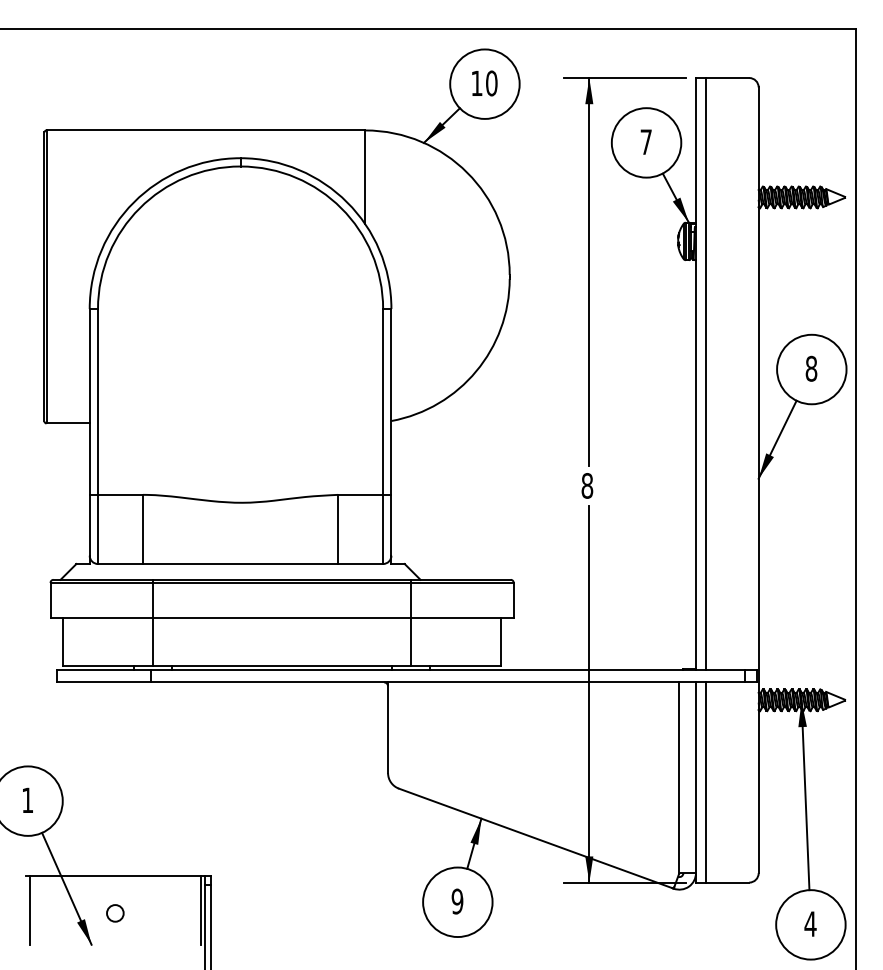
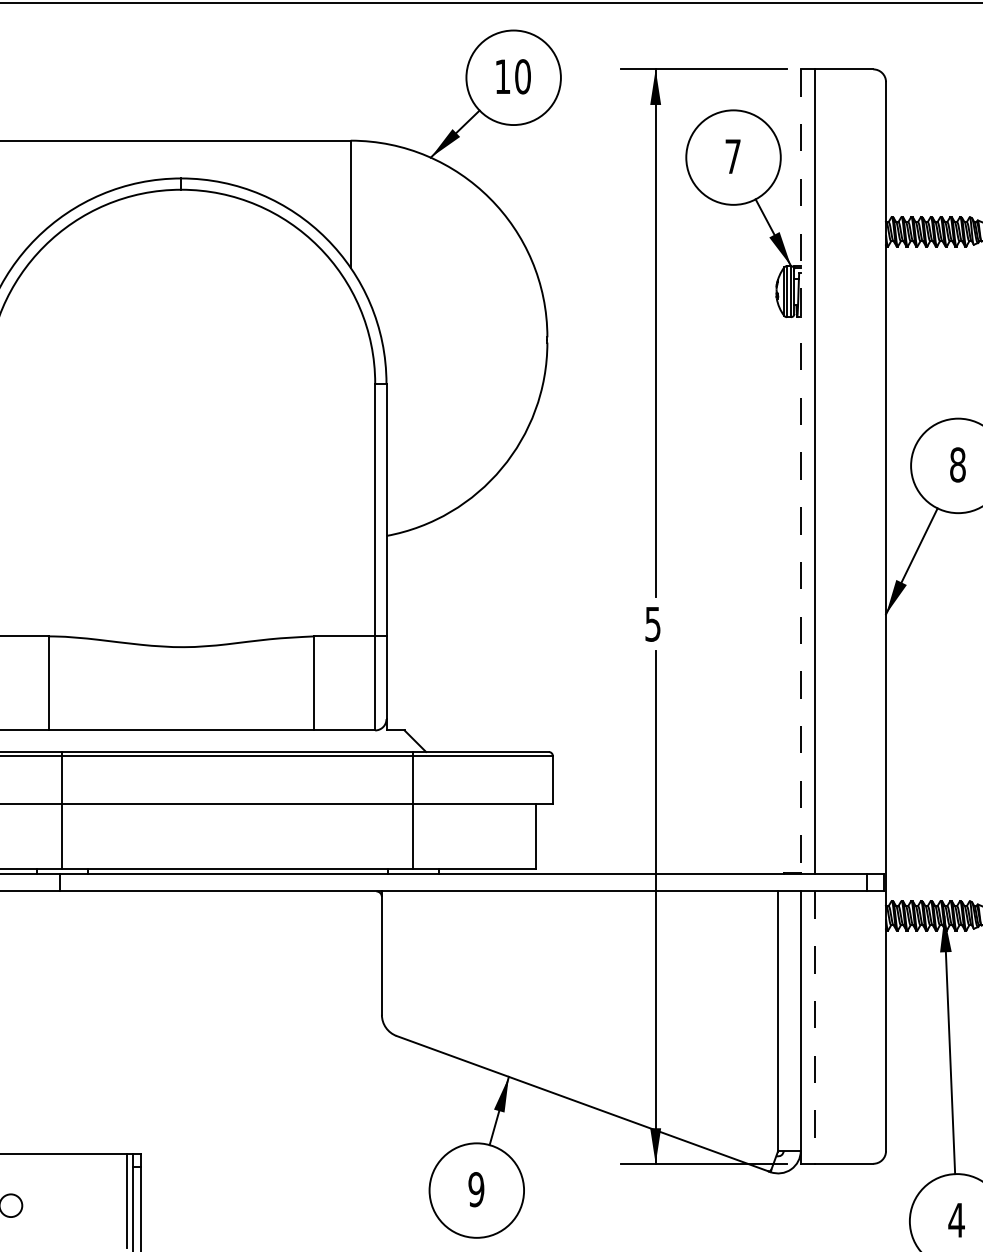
line: (696, 373) -> (801, 471), solid -> dashed
text: (587, 485) -> (653, 623), 8 -> 5
line: (706, 782) -> (815, 1027), solid -> dashed

